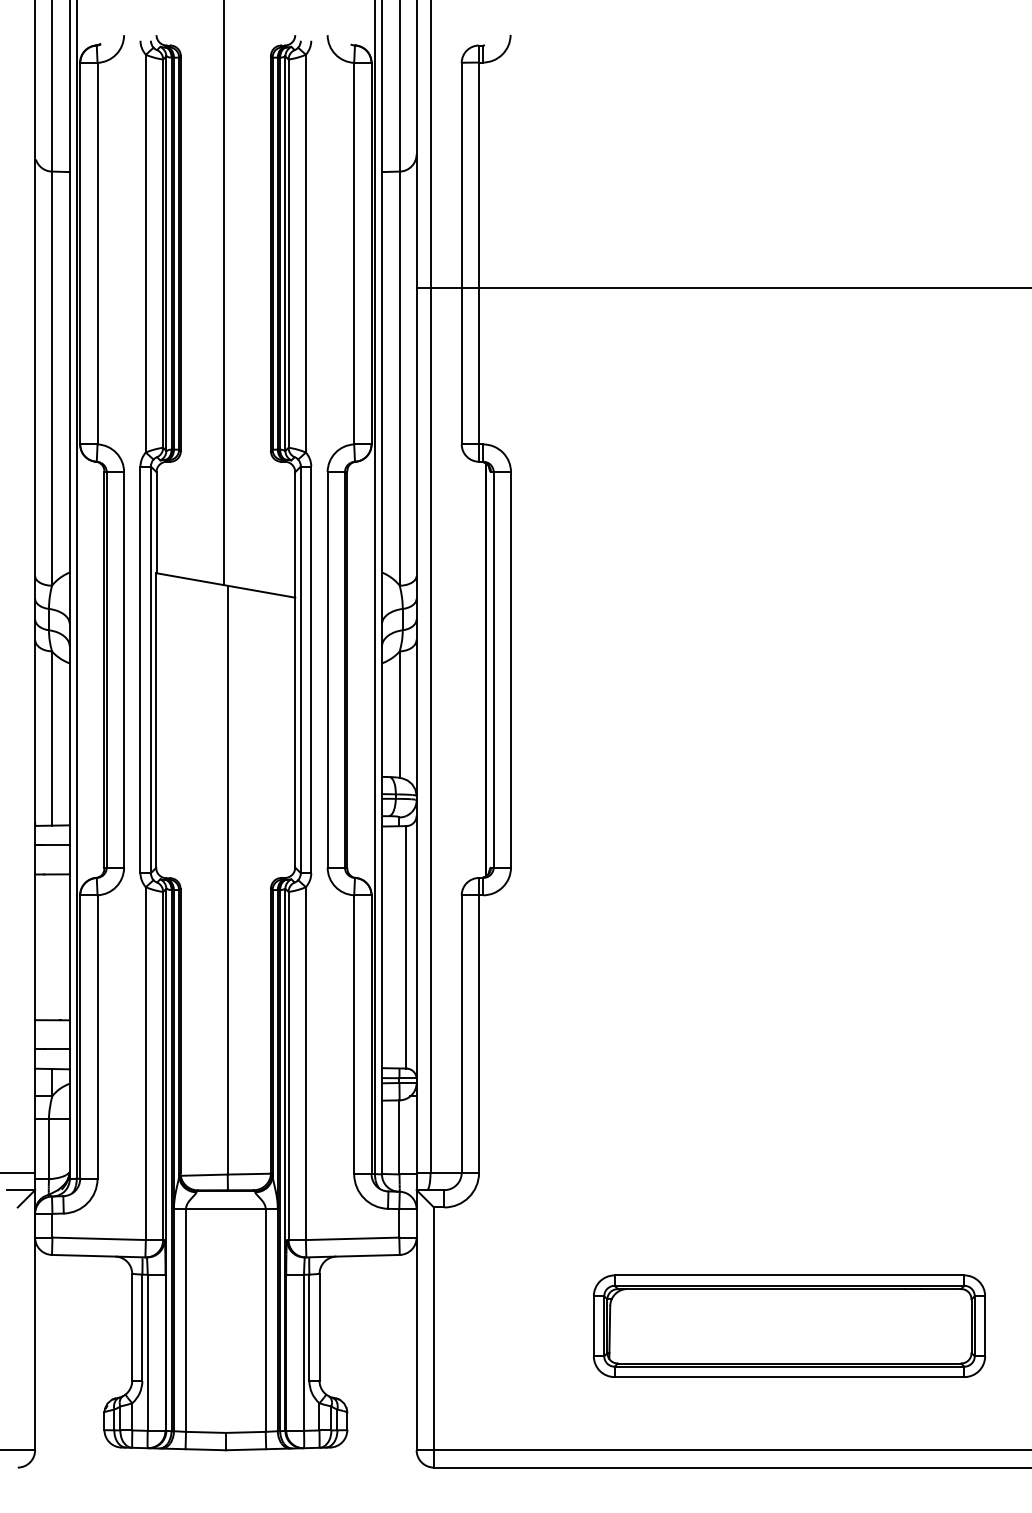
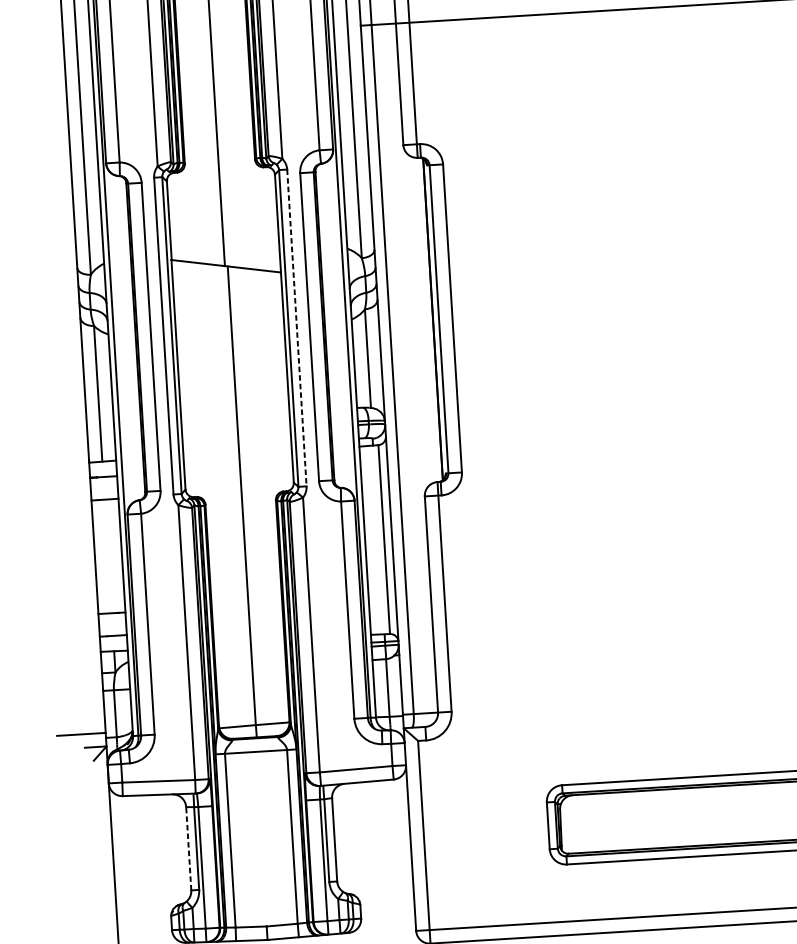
line: (311, 670) -> (297, 328), solid -> dashed
line: (132, 1326) -> (188, 848), solid -> dashed

